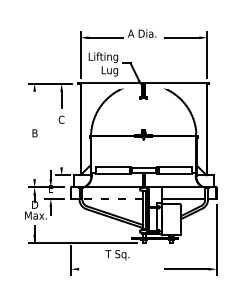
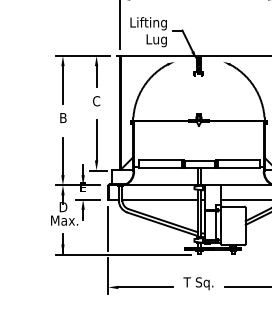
line: (34, 106) -> (62, 84), added
line: (61, 151) -> (96, 140), added
line: (34, 164) -> (62, 156), added
line: (112, 198) -> (159, 199), dashed -> solid
line: (71, 222) -> (108, 229), added
text: (117, 255) -> (198, 284), moved
line: (101, 269) -> (146, 287), added

